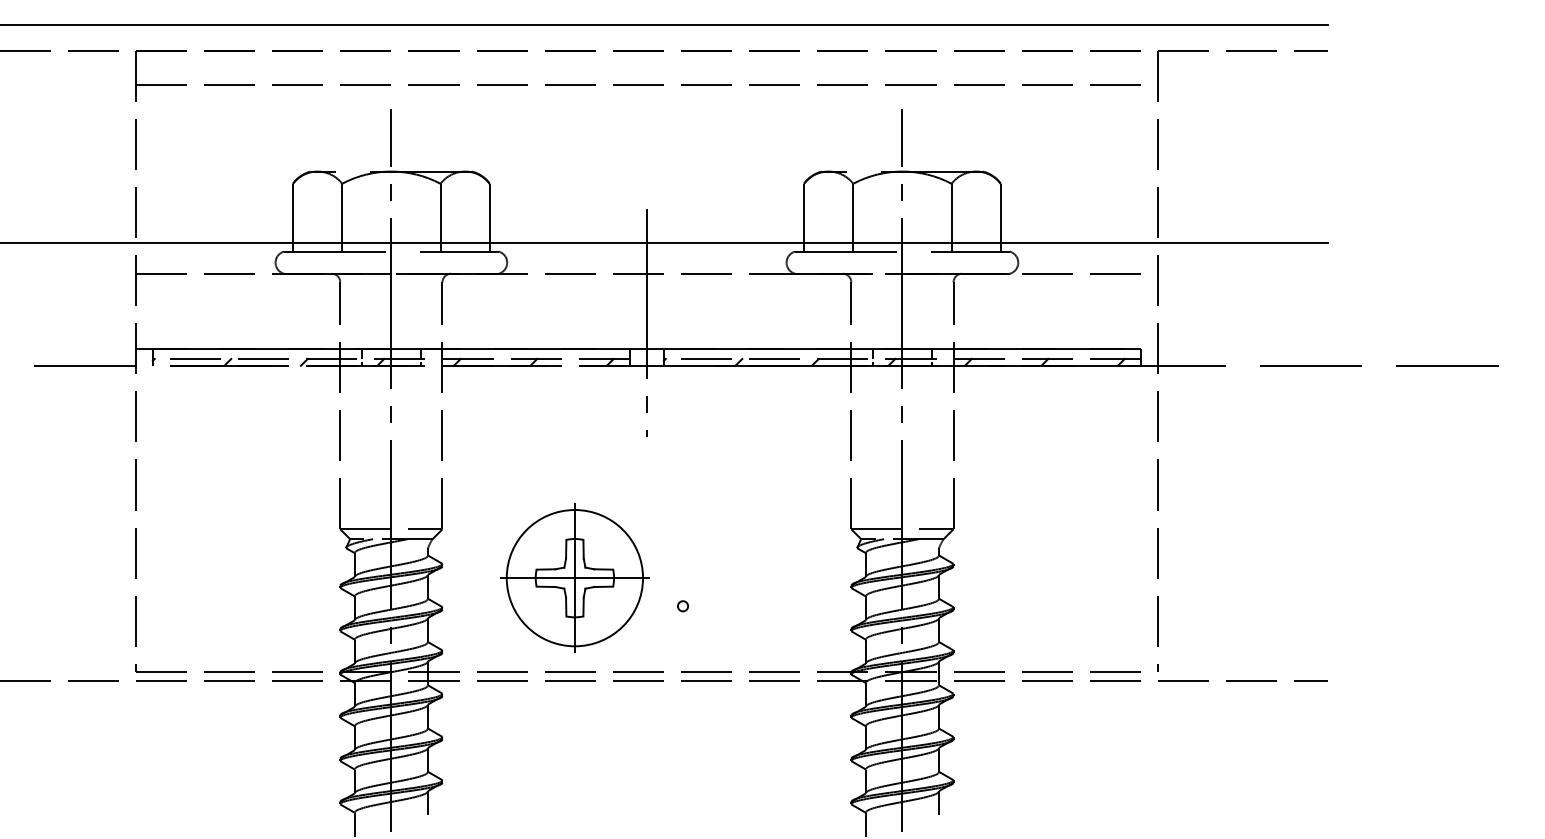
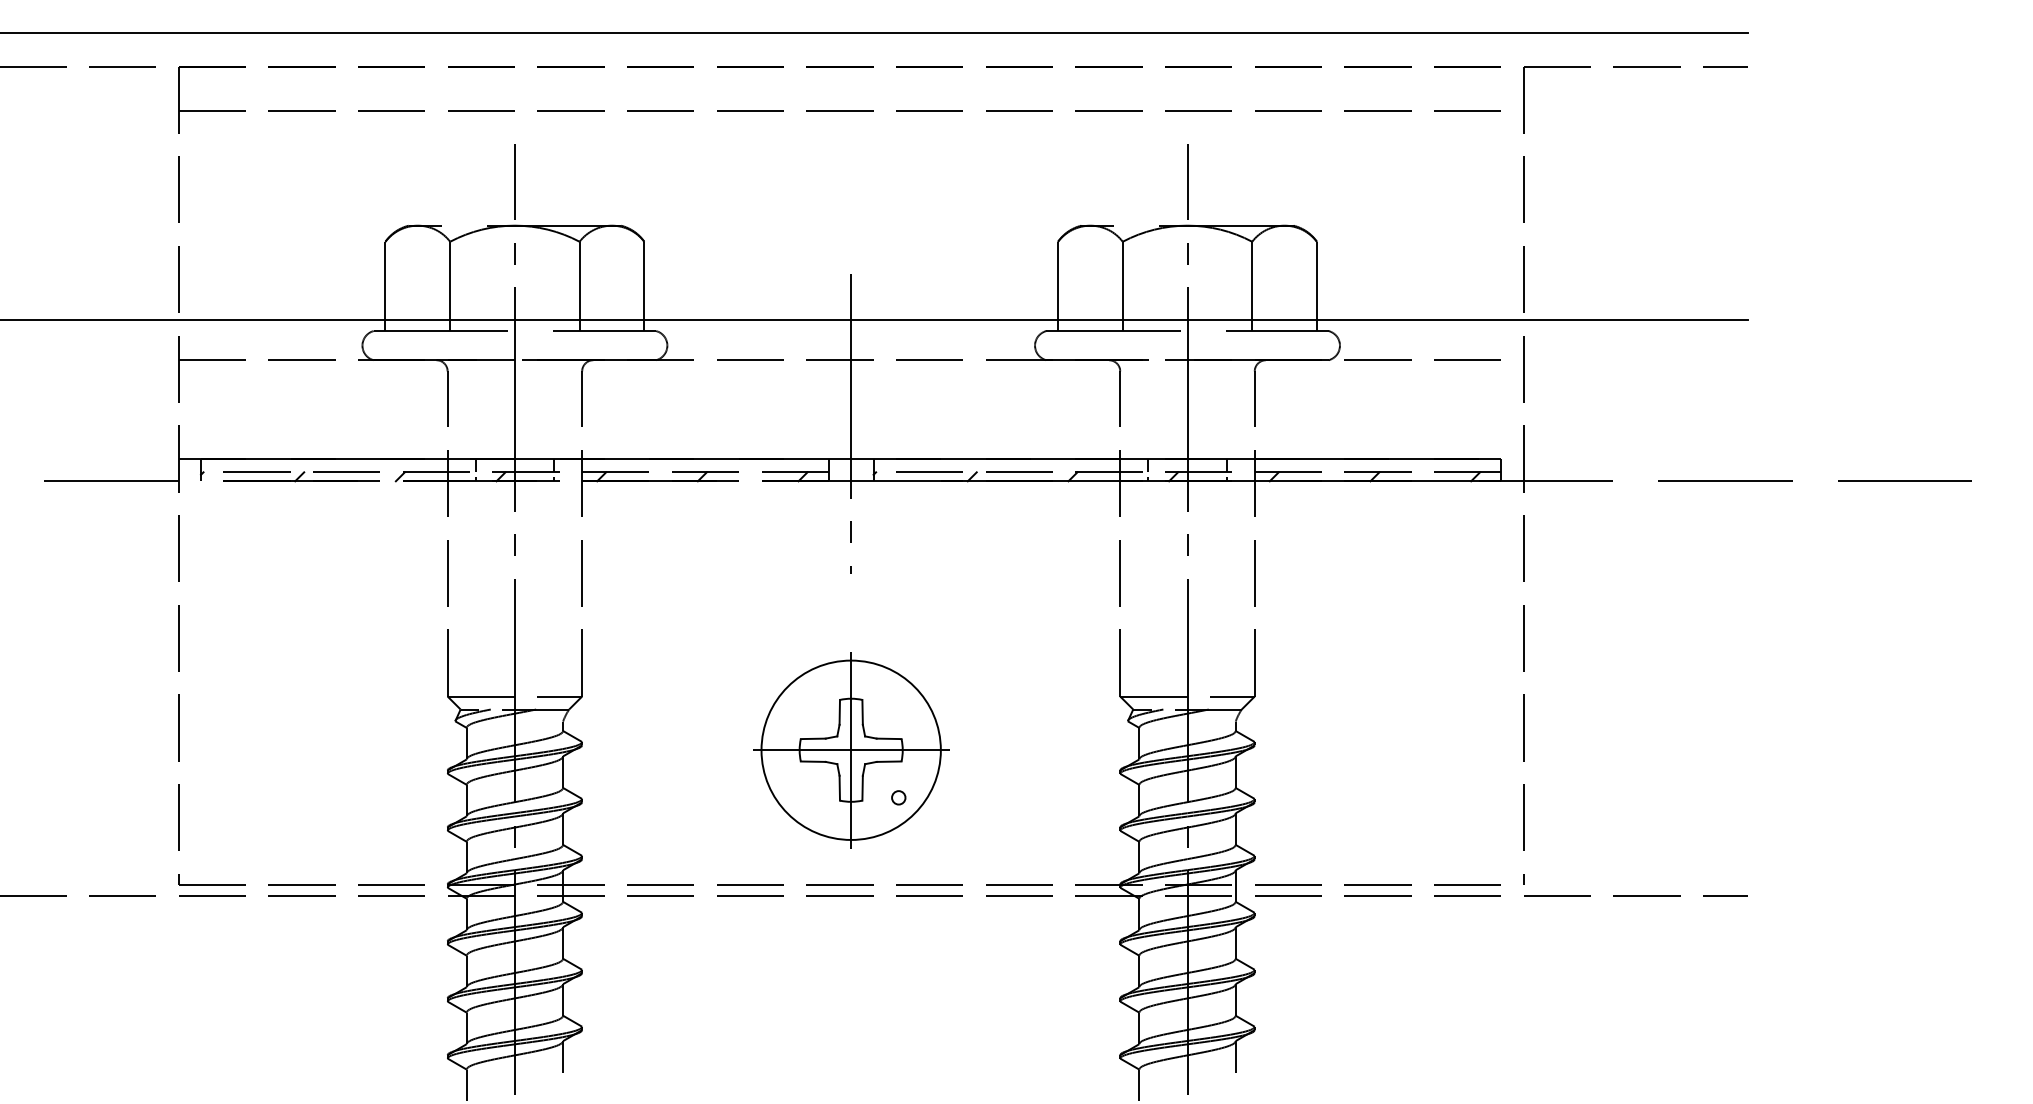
part: (574, 577) -> (850, 749), moved

